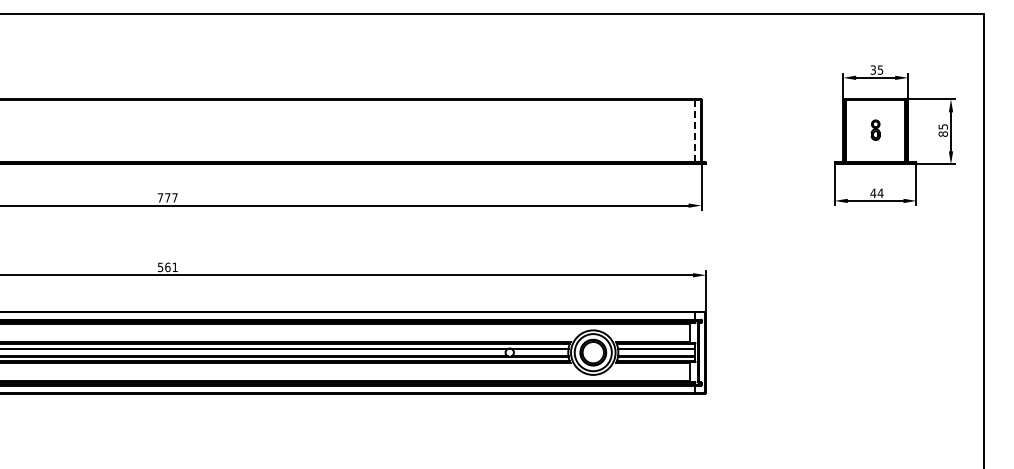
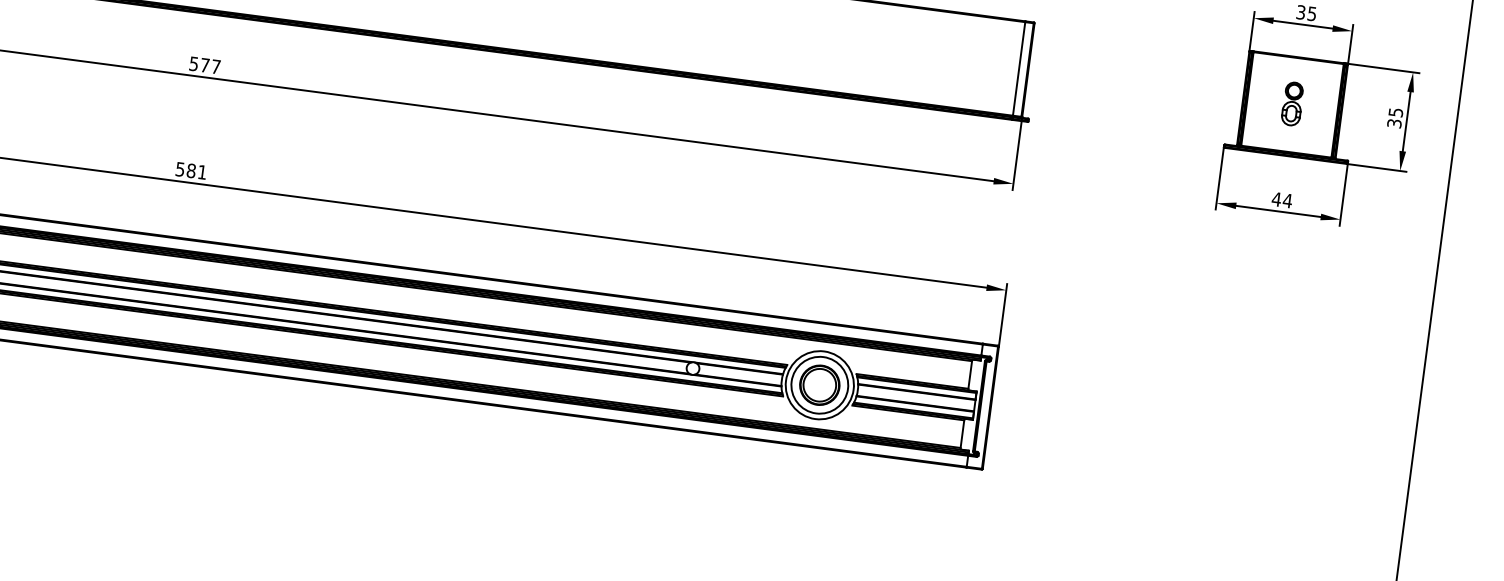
line: (695, 130) -> (1019, 68), dashed -> solid
part: (875, 130) -> (1292, 104), size x1.43
text: (942, 133) -> (1393, 122), 85 -> 35
text: (160, 197) -> (194, 63), 777 -> 577
text: (167, 266) -> (190, 169), 561 -> 581

